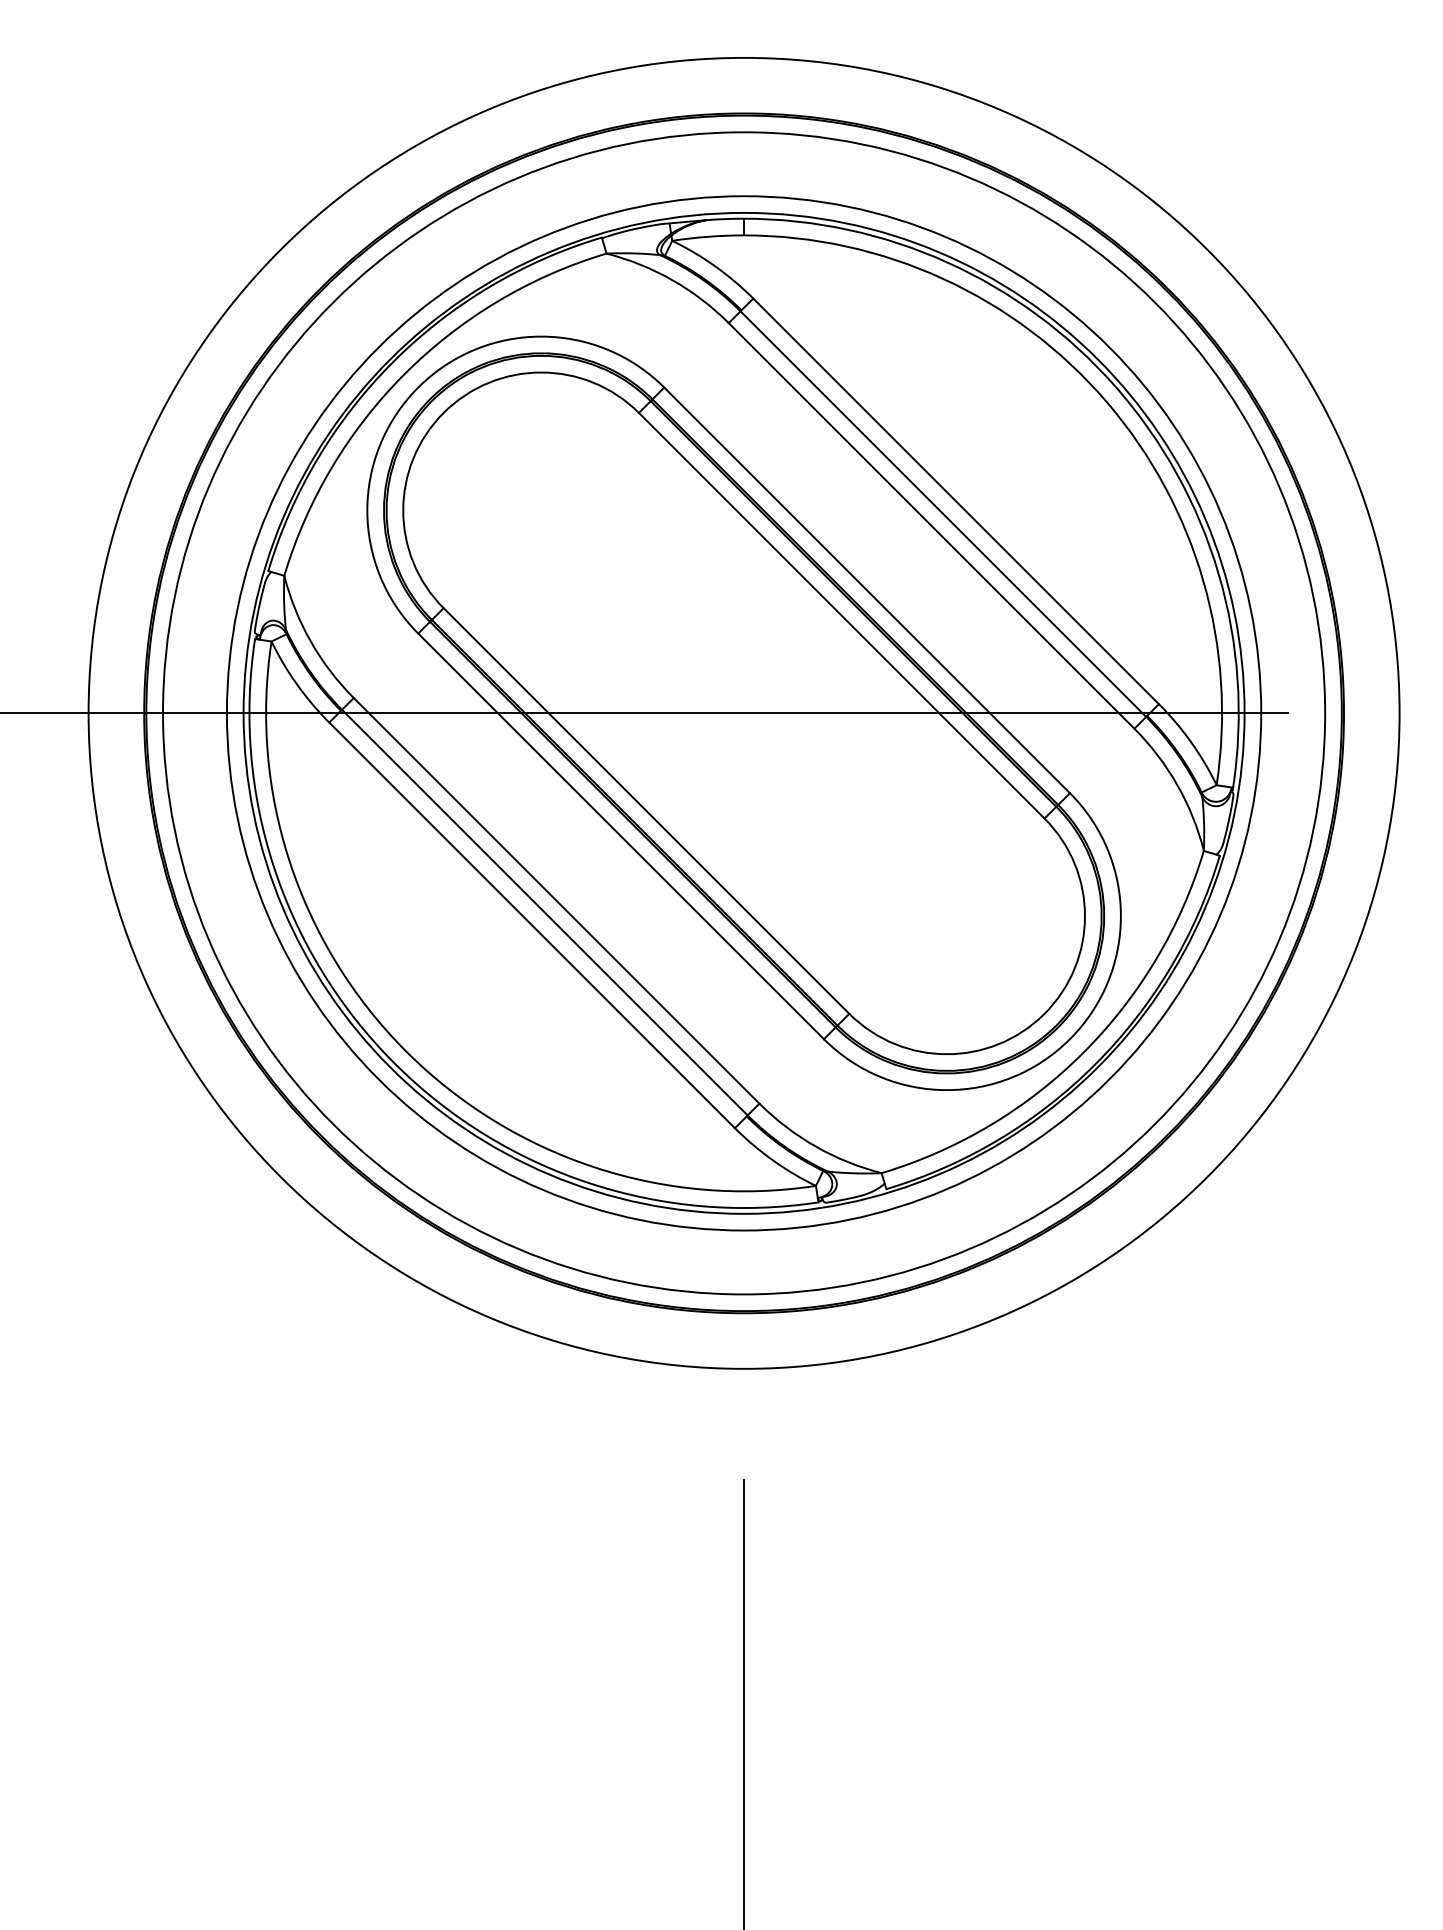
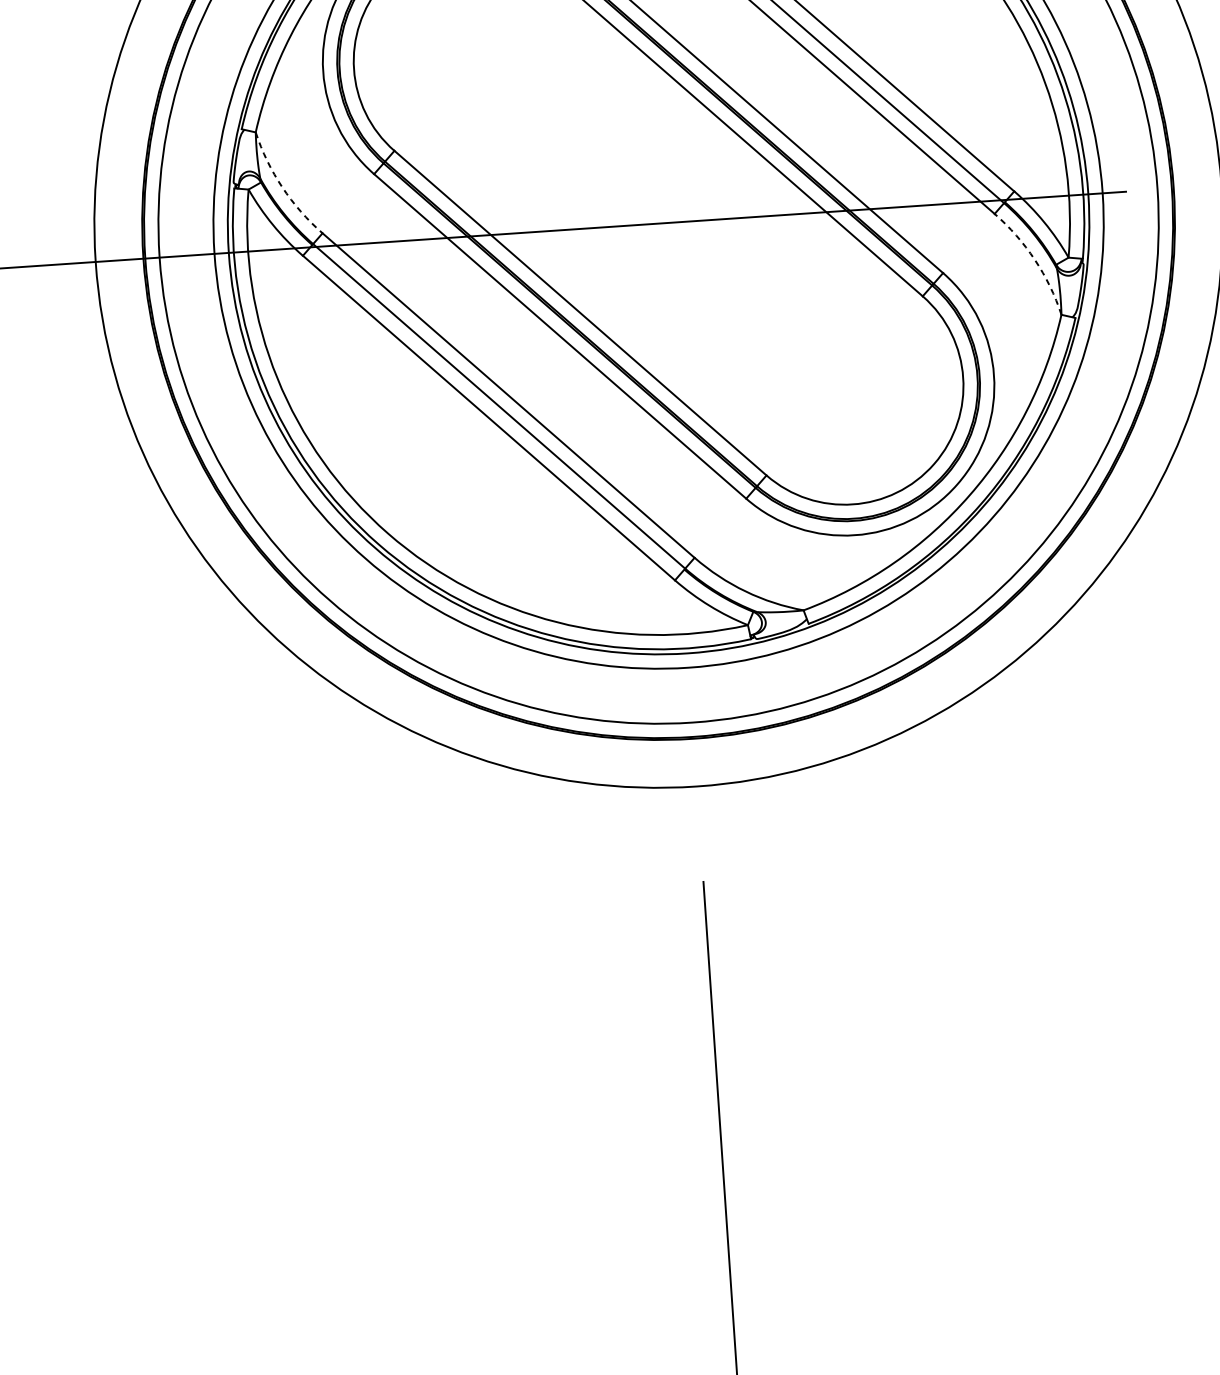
arc: (310, 641) -> (282, 187), solid -> dashed
arc: (1177, 785) -> (1034, 260), solid -> dashed

